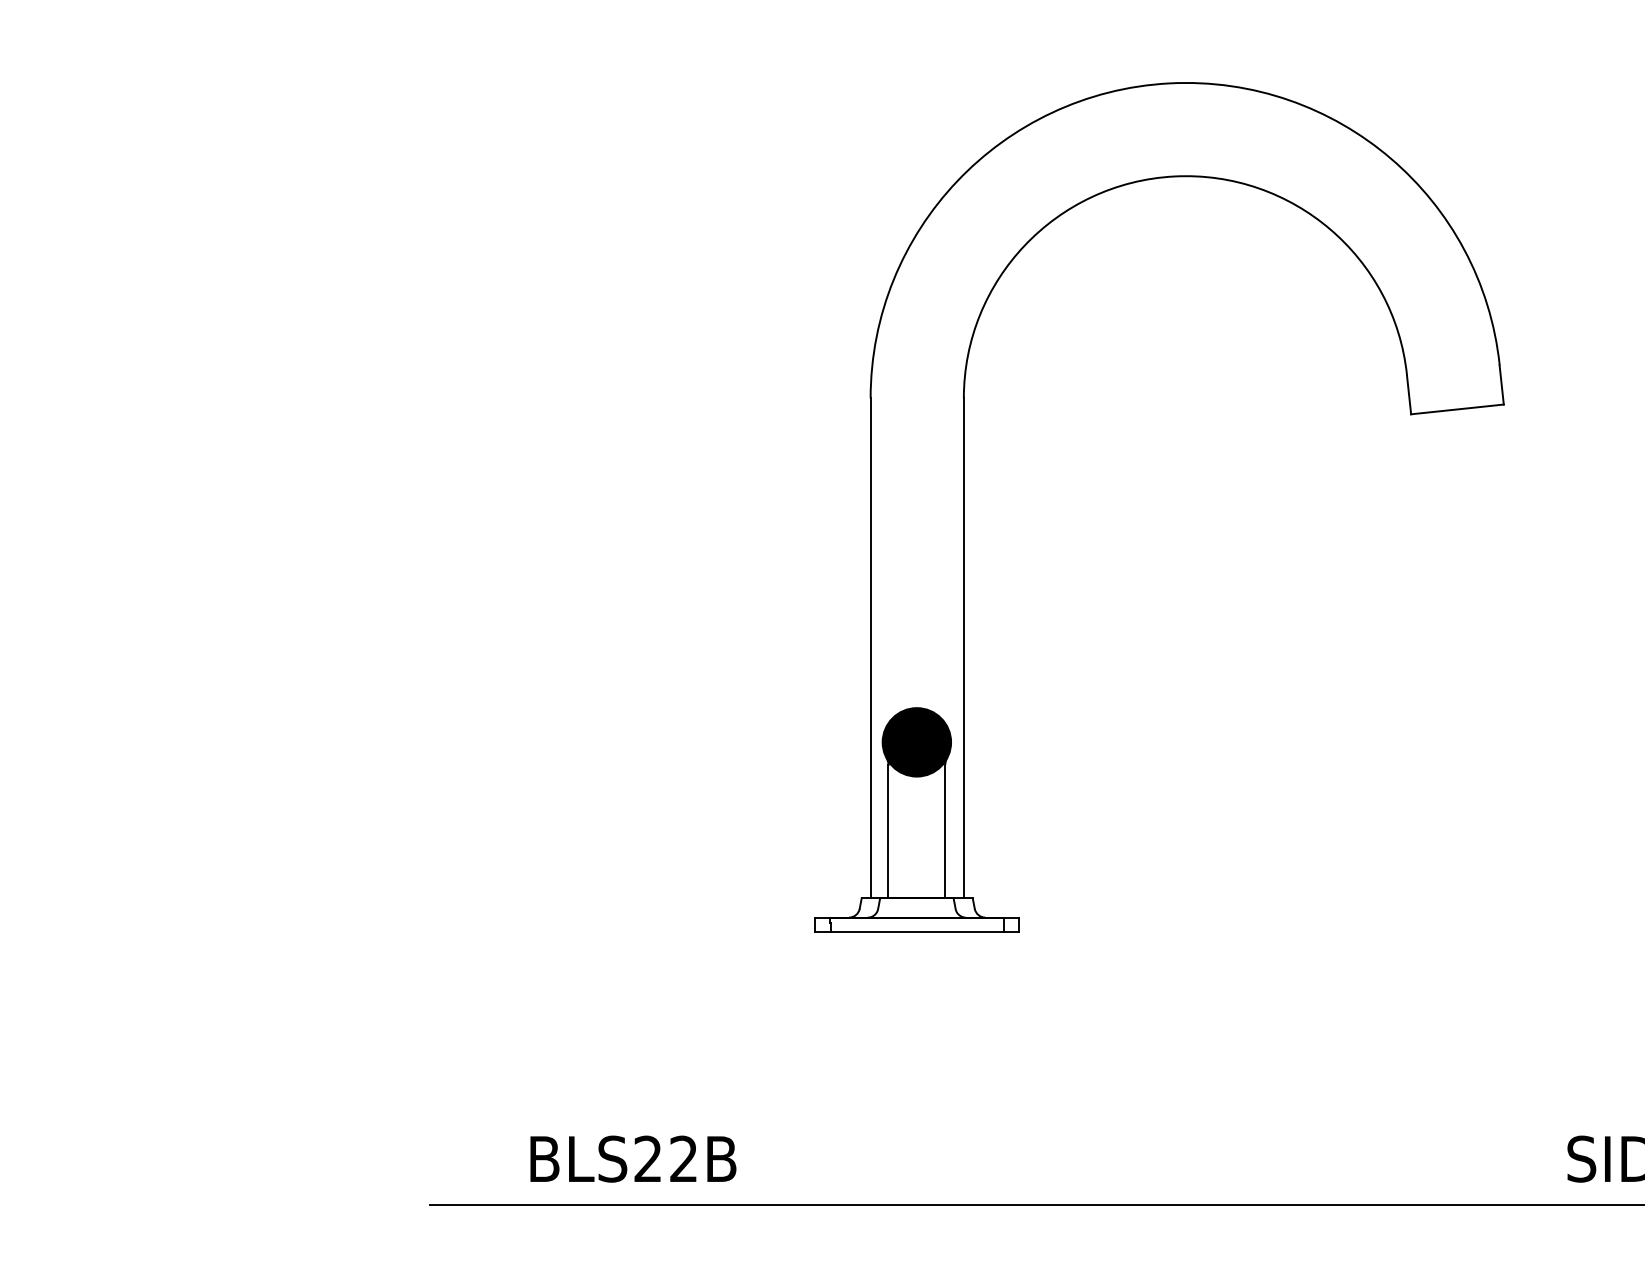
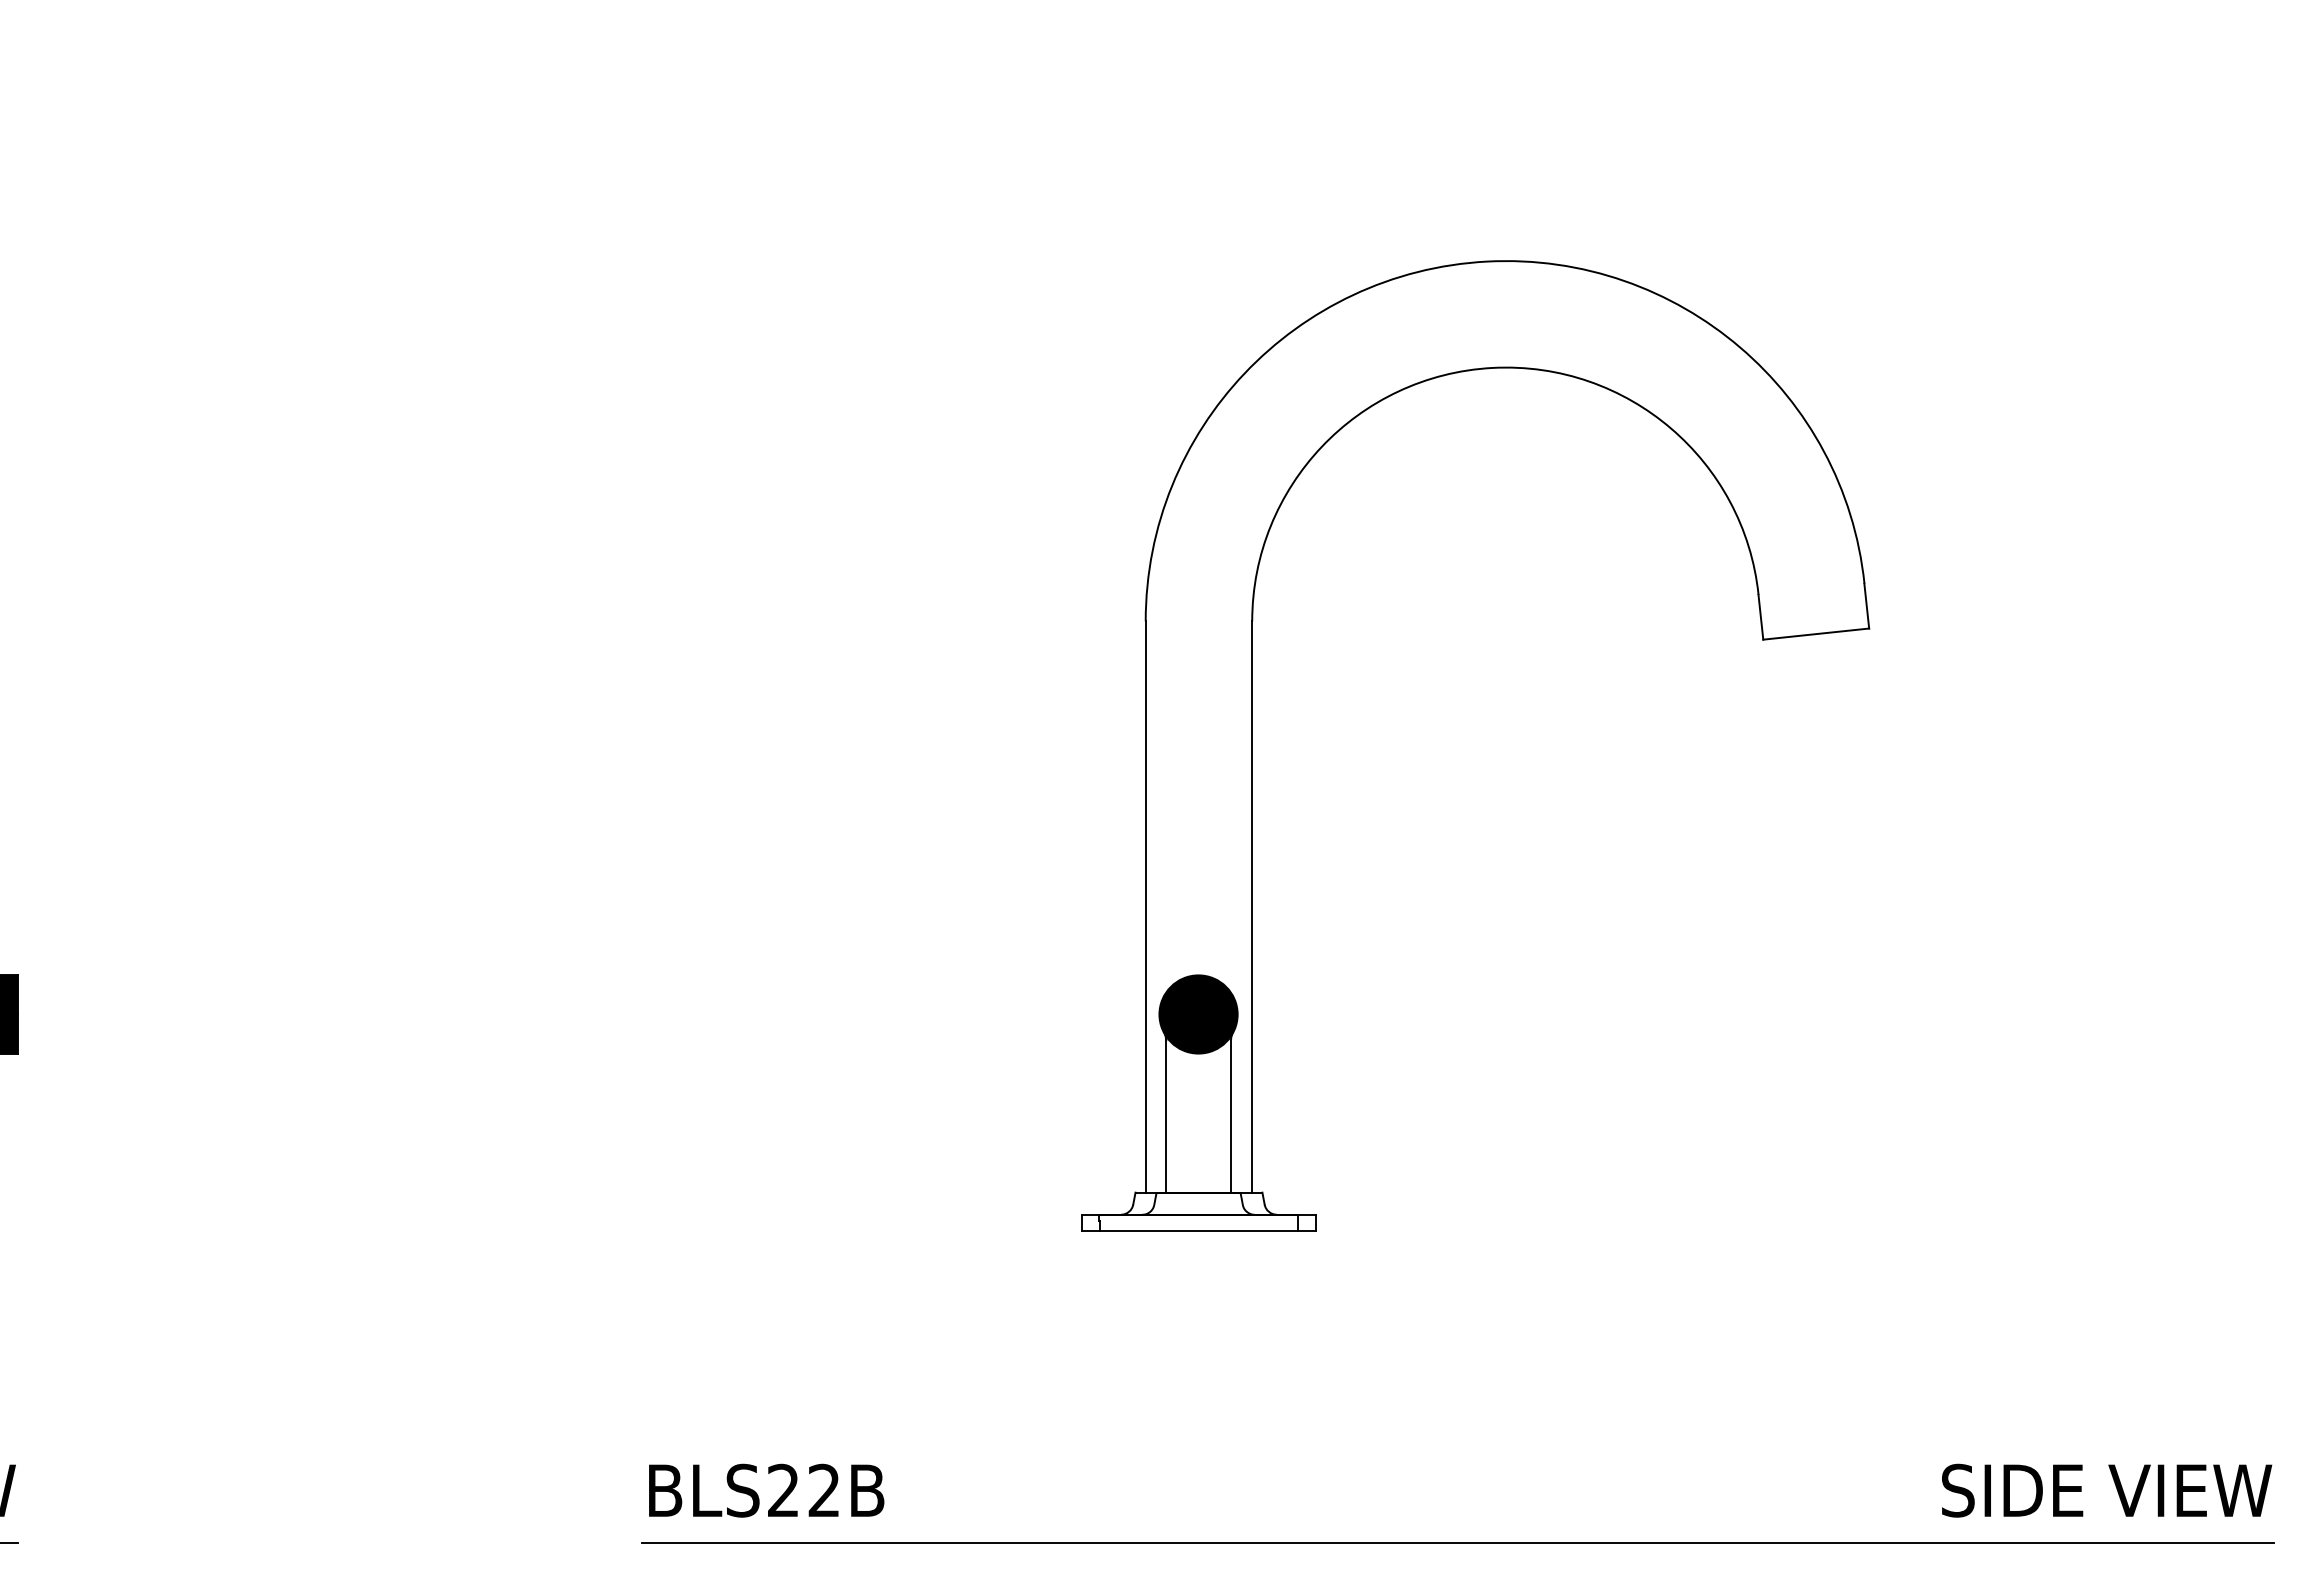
text: (633, 1158) -> (766, 1490), moved

